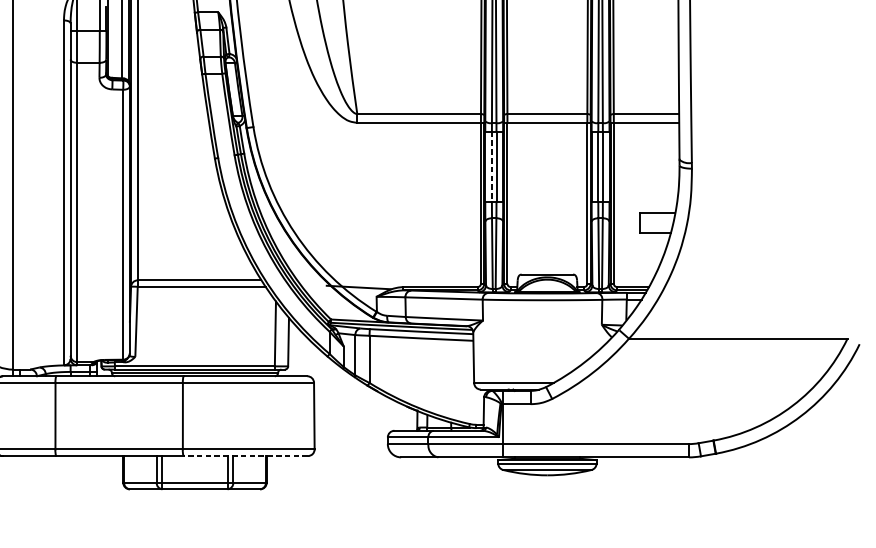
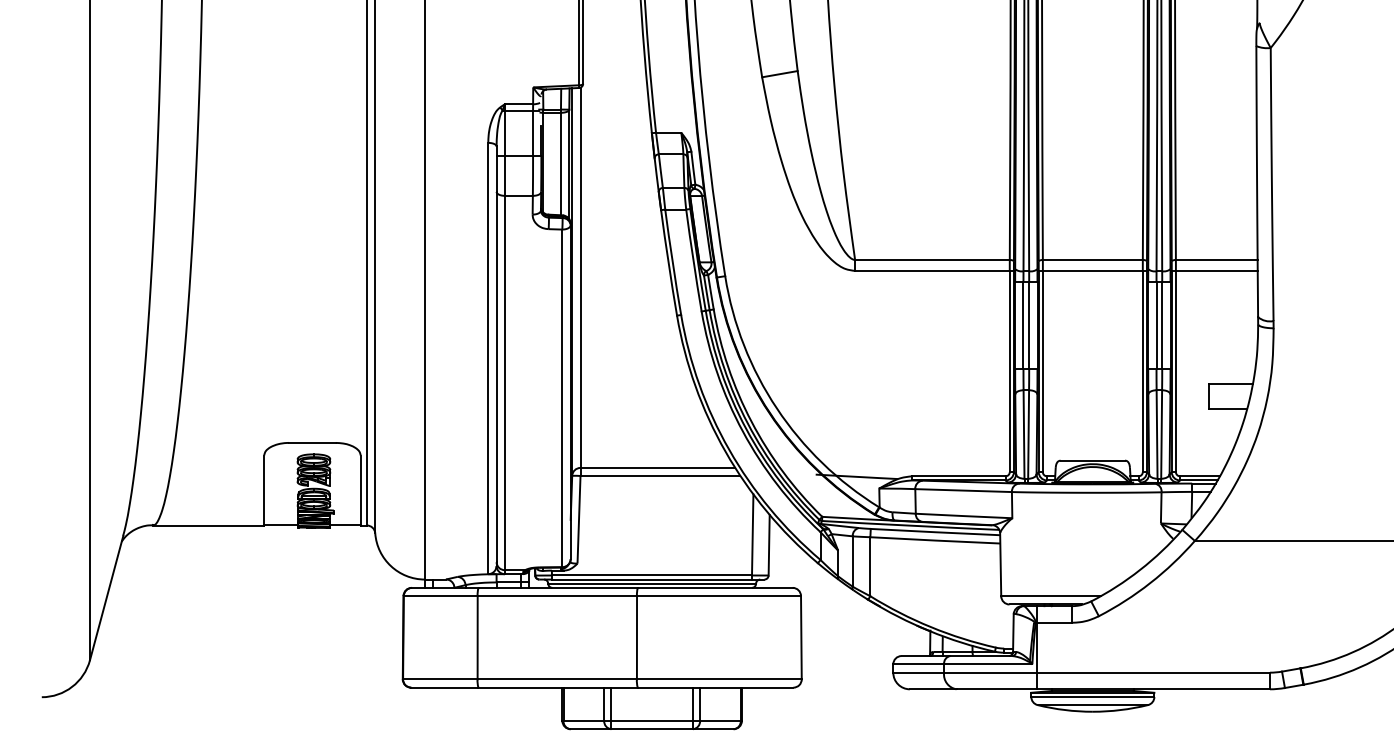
line: (491, 166) -> (1023, 325), dashed -> solid
line: (245, 455) -> (715, 687), dashed -> solid

